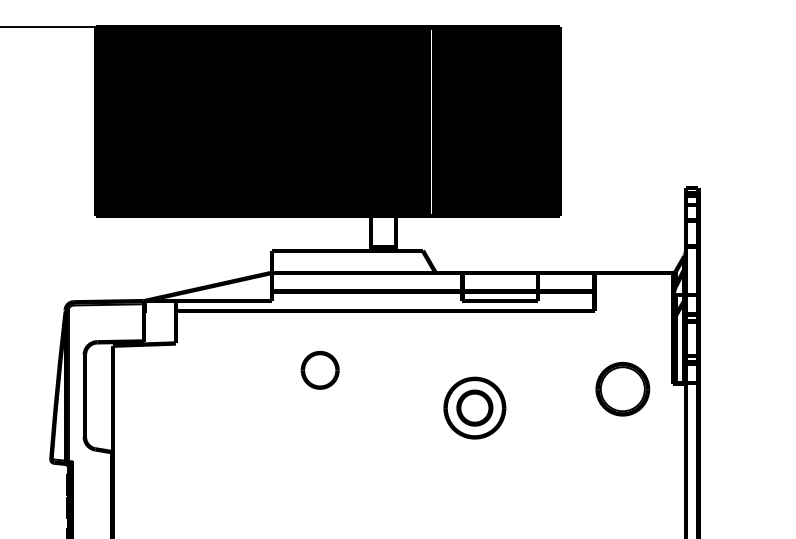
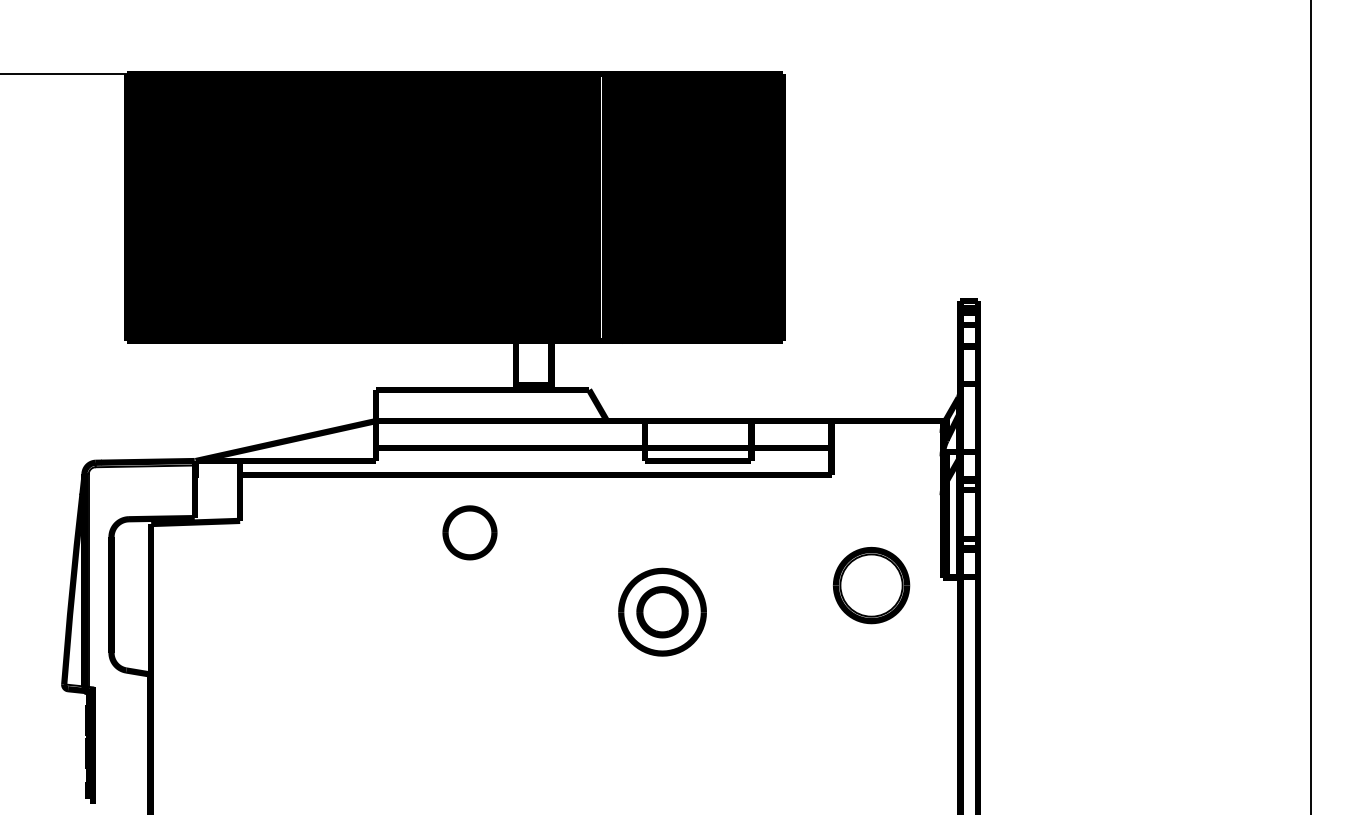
part: (319, 370) -> (469, 532), moved

